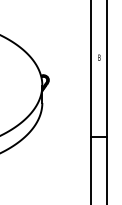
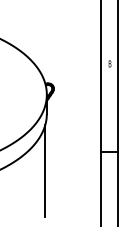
line: (41, 153) -> (45, 169), added

